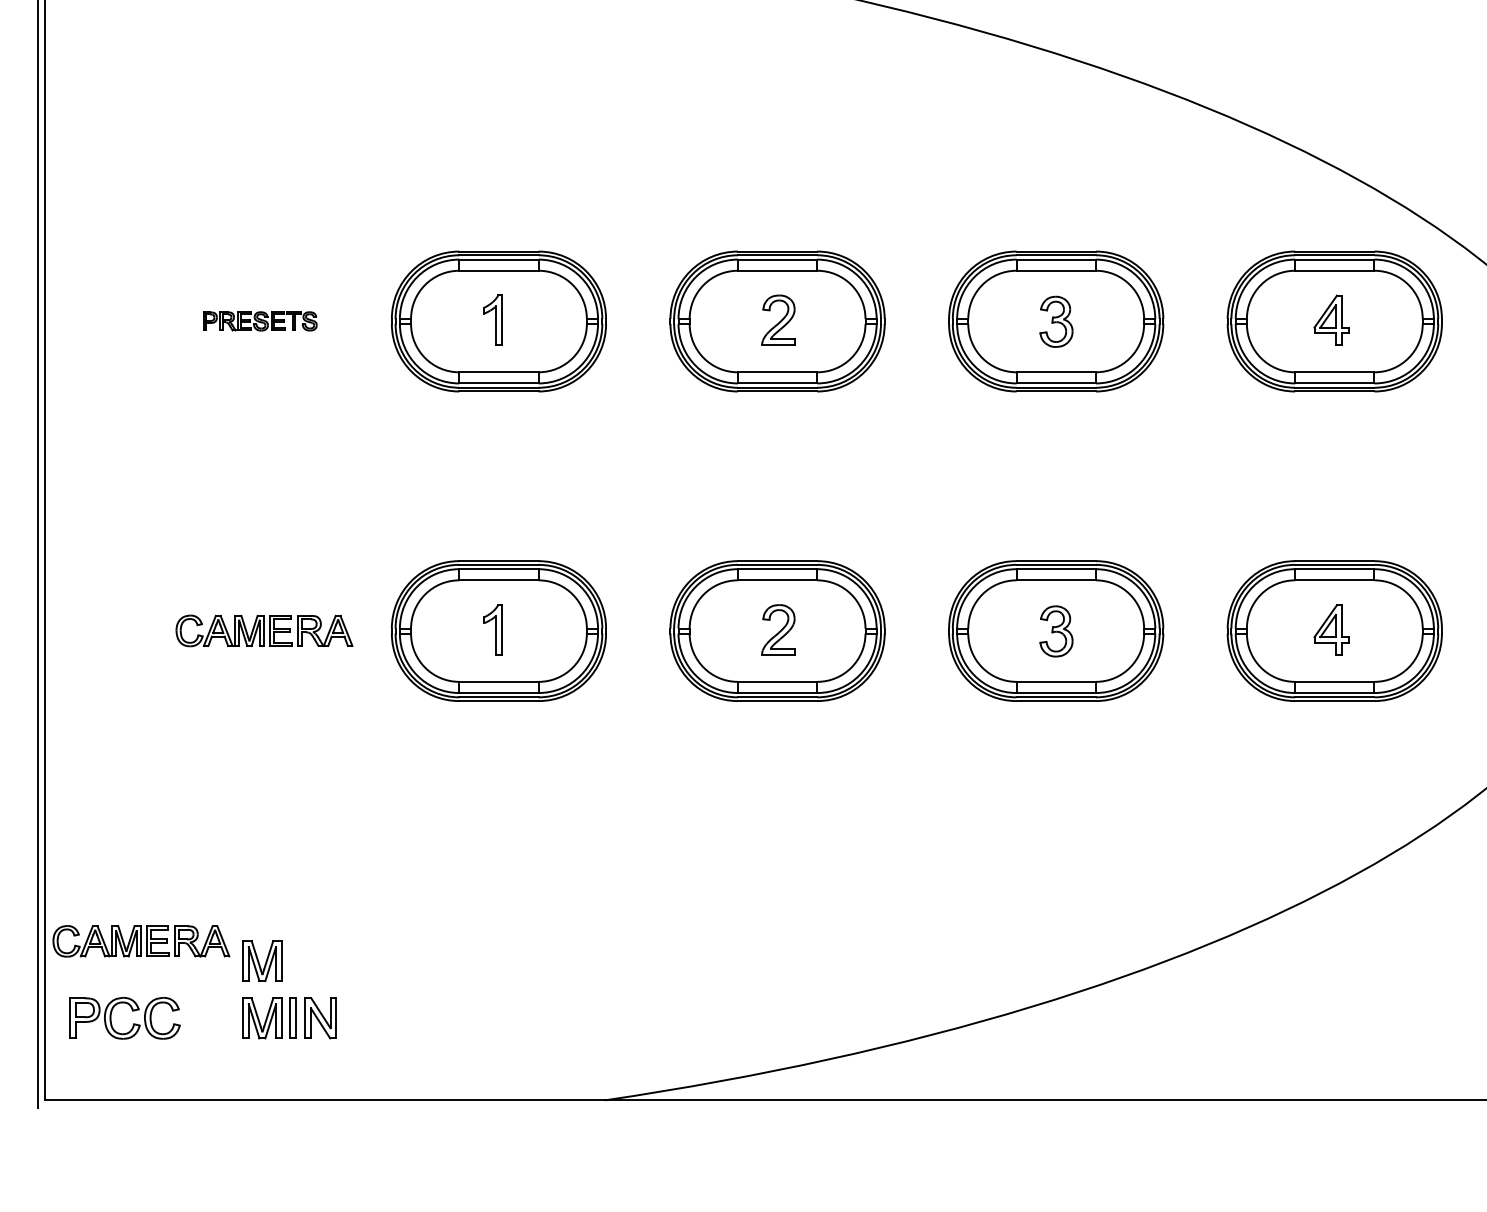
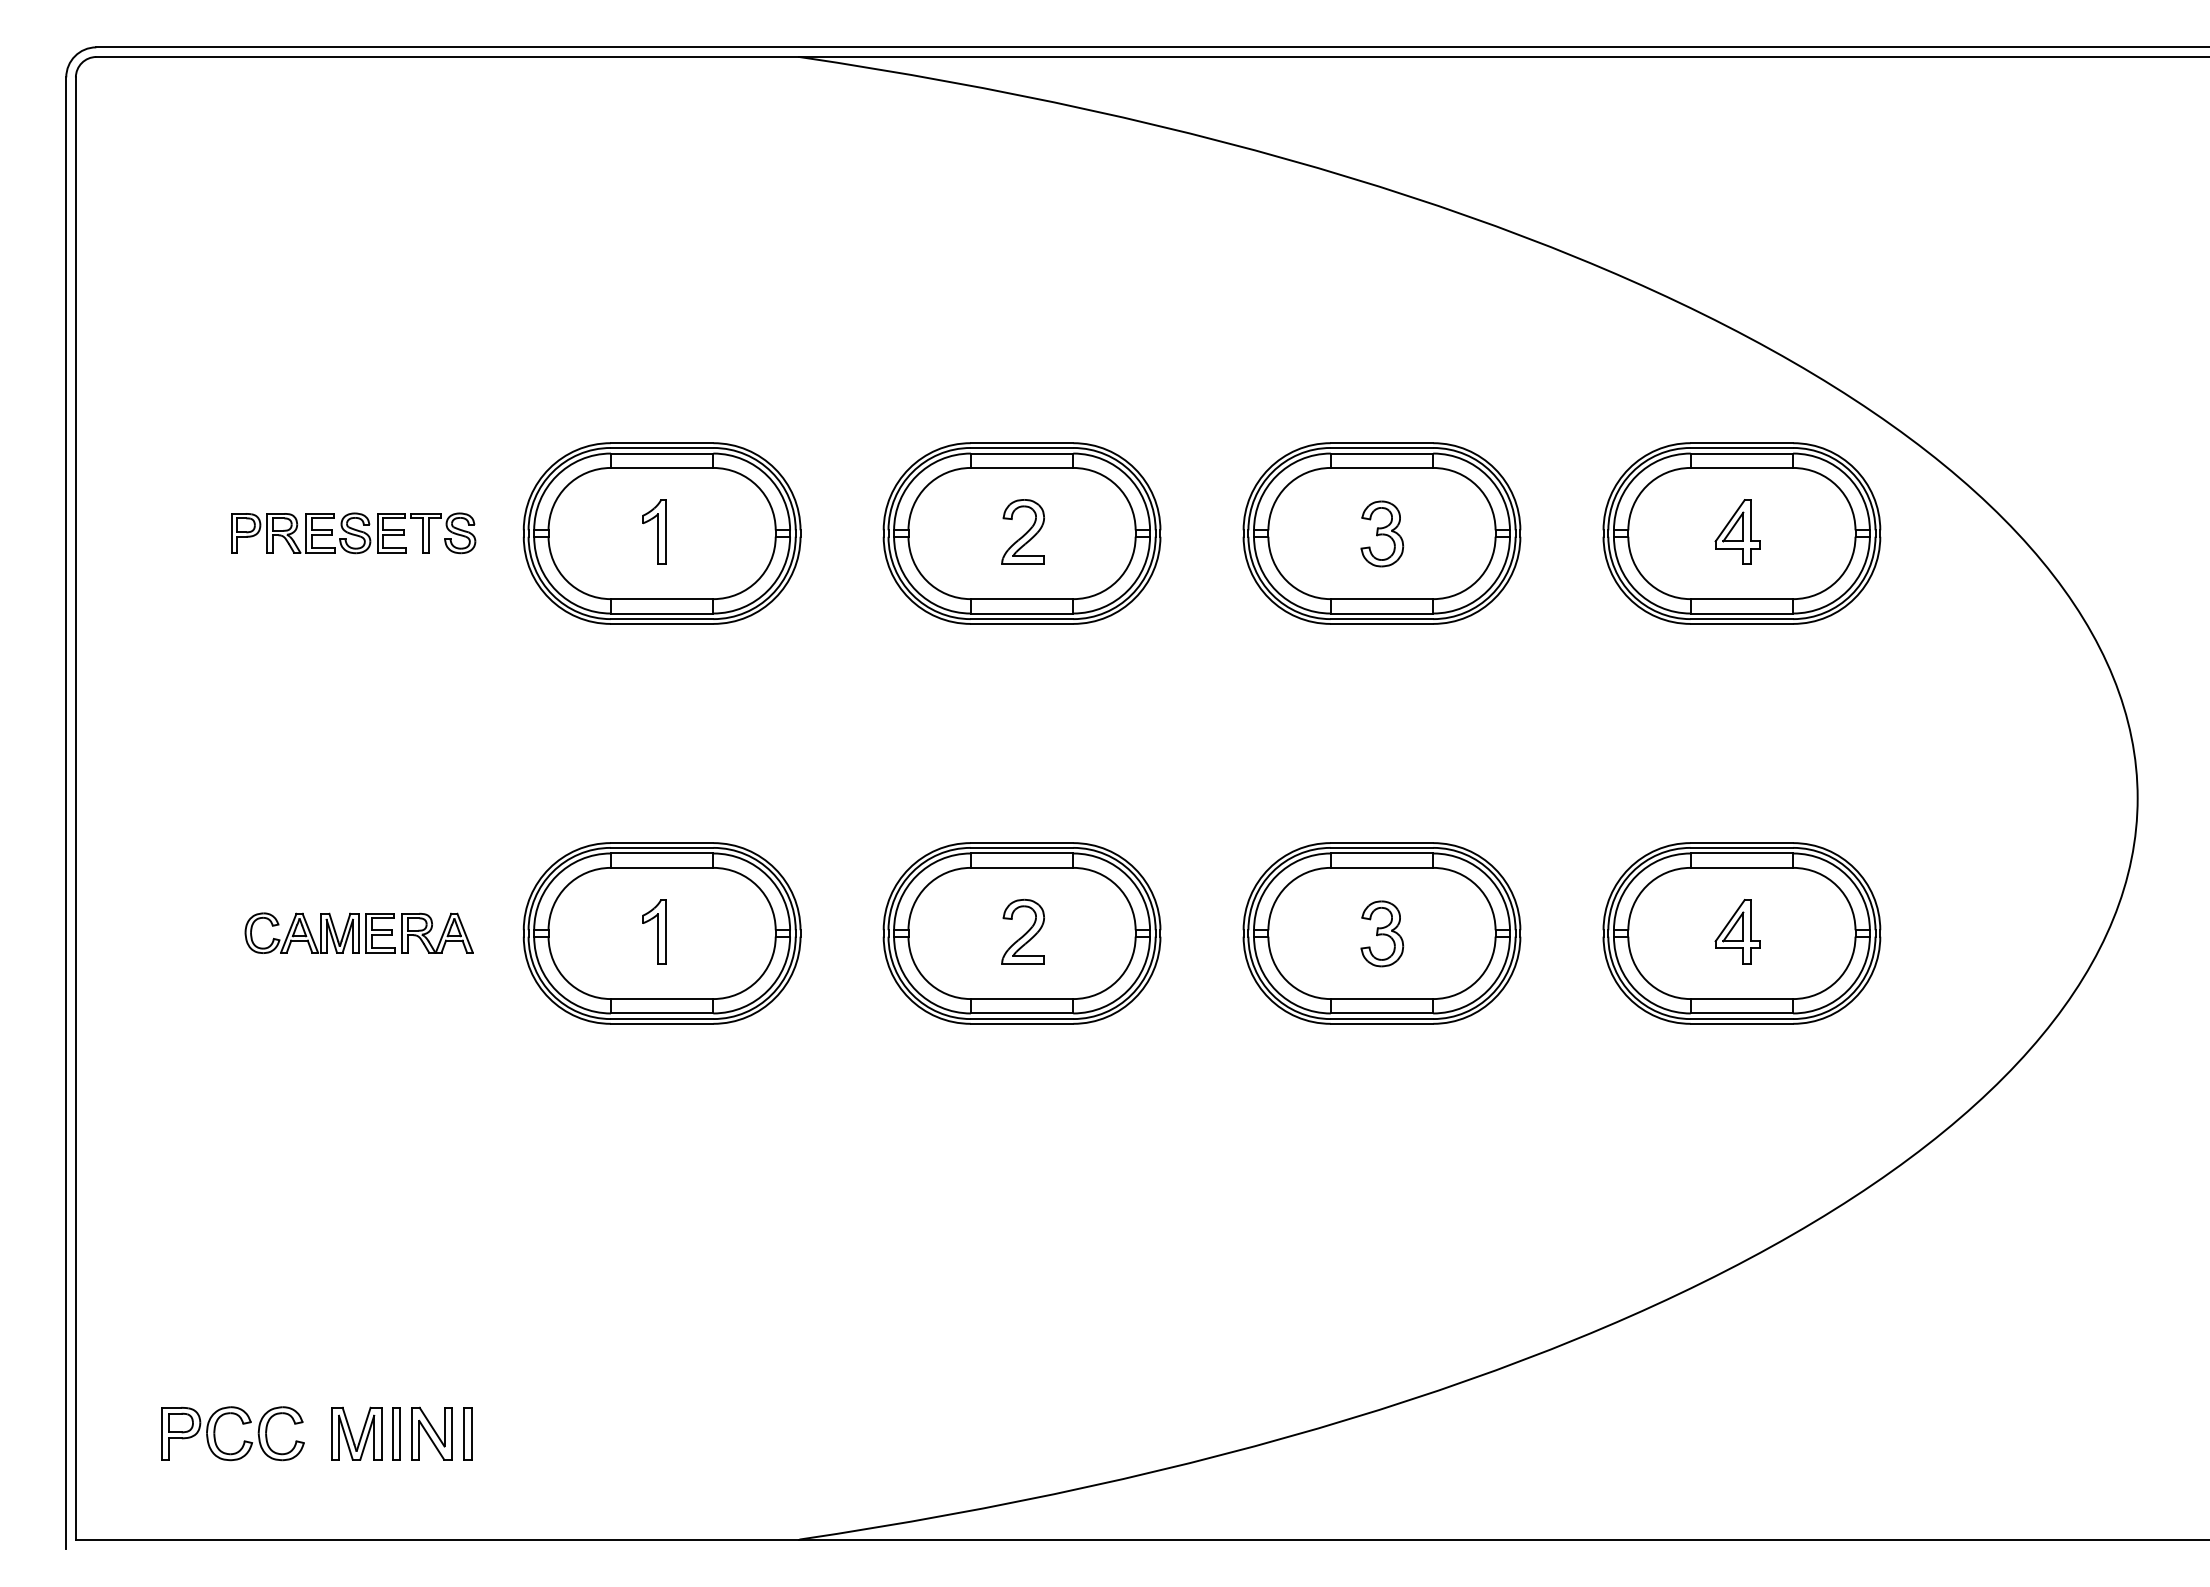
part: (260, 321) -> (353, 533), size x1.67
part: (140, 940) -> (199, 1333), removed
part: (262, 960) -> (356, 1359), removed
part: (132, 1011) -> (242, 1424), moved
part: (348, 1018) -> (467, 1433), added

